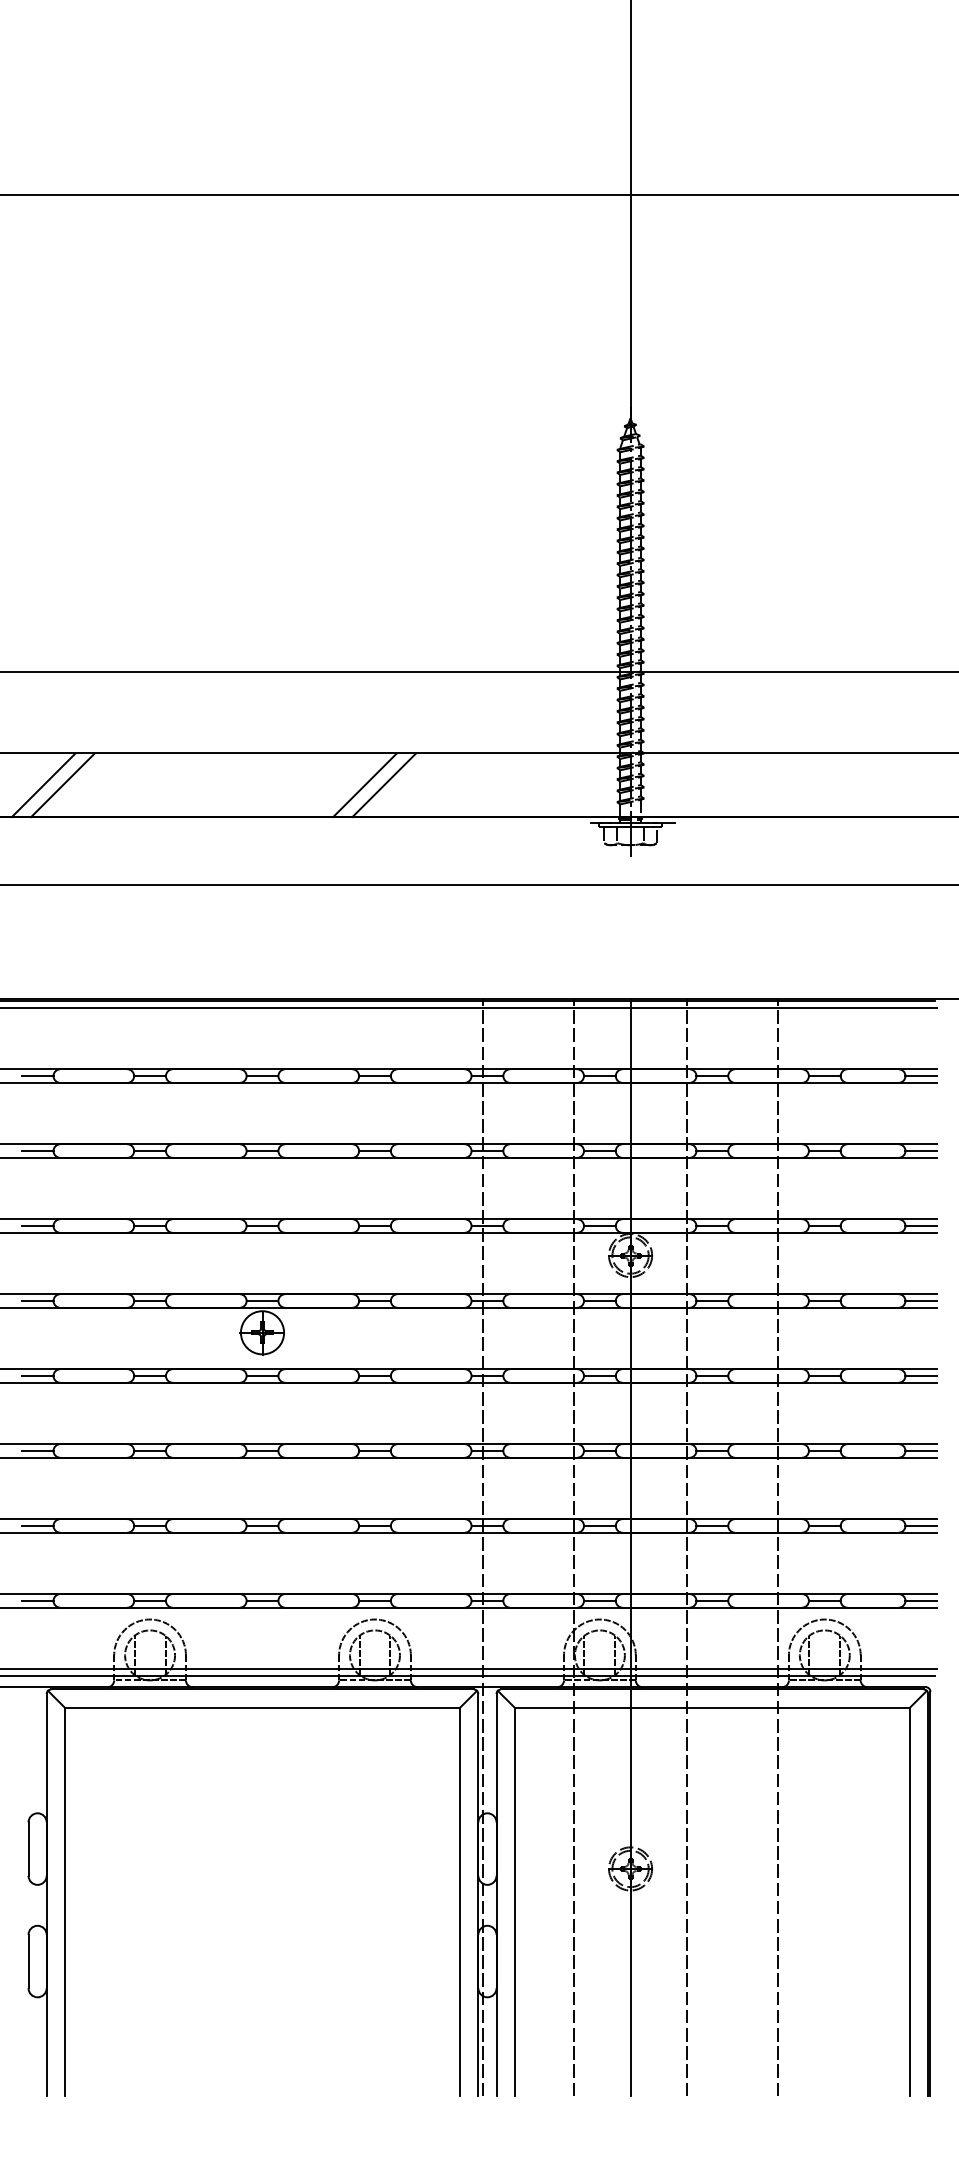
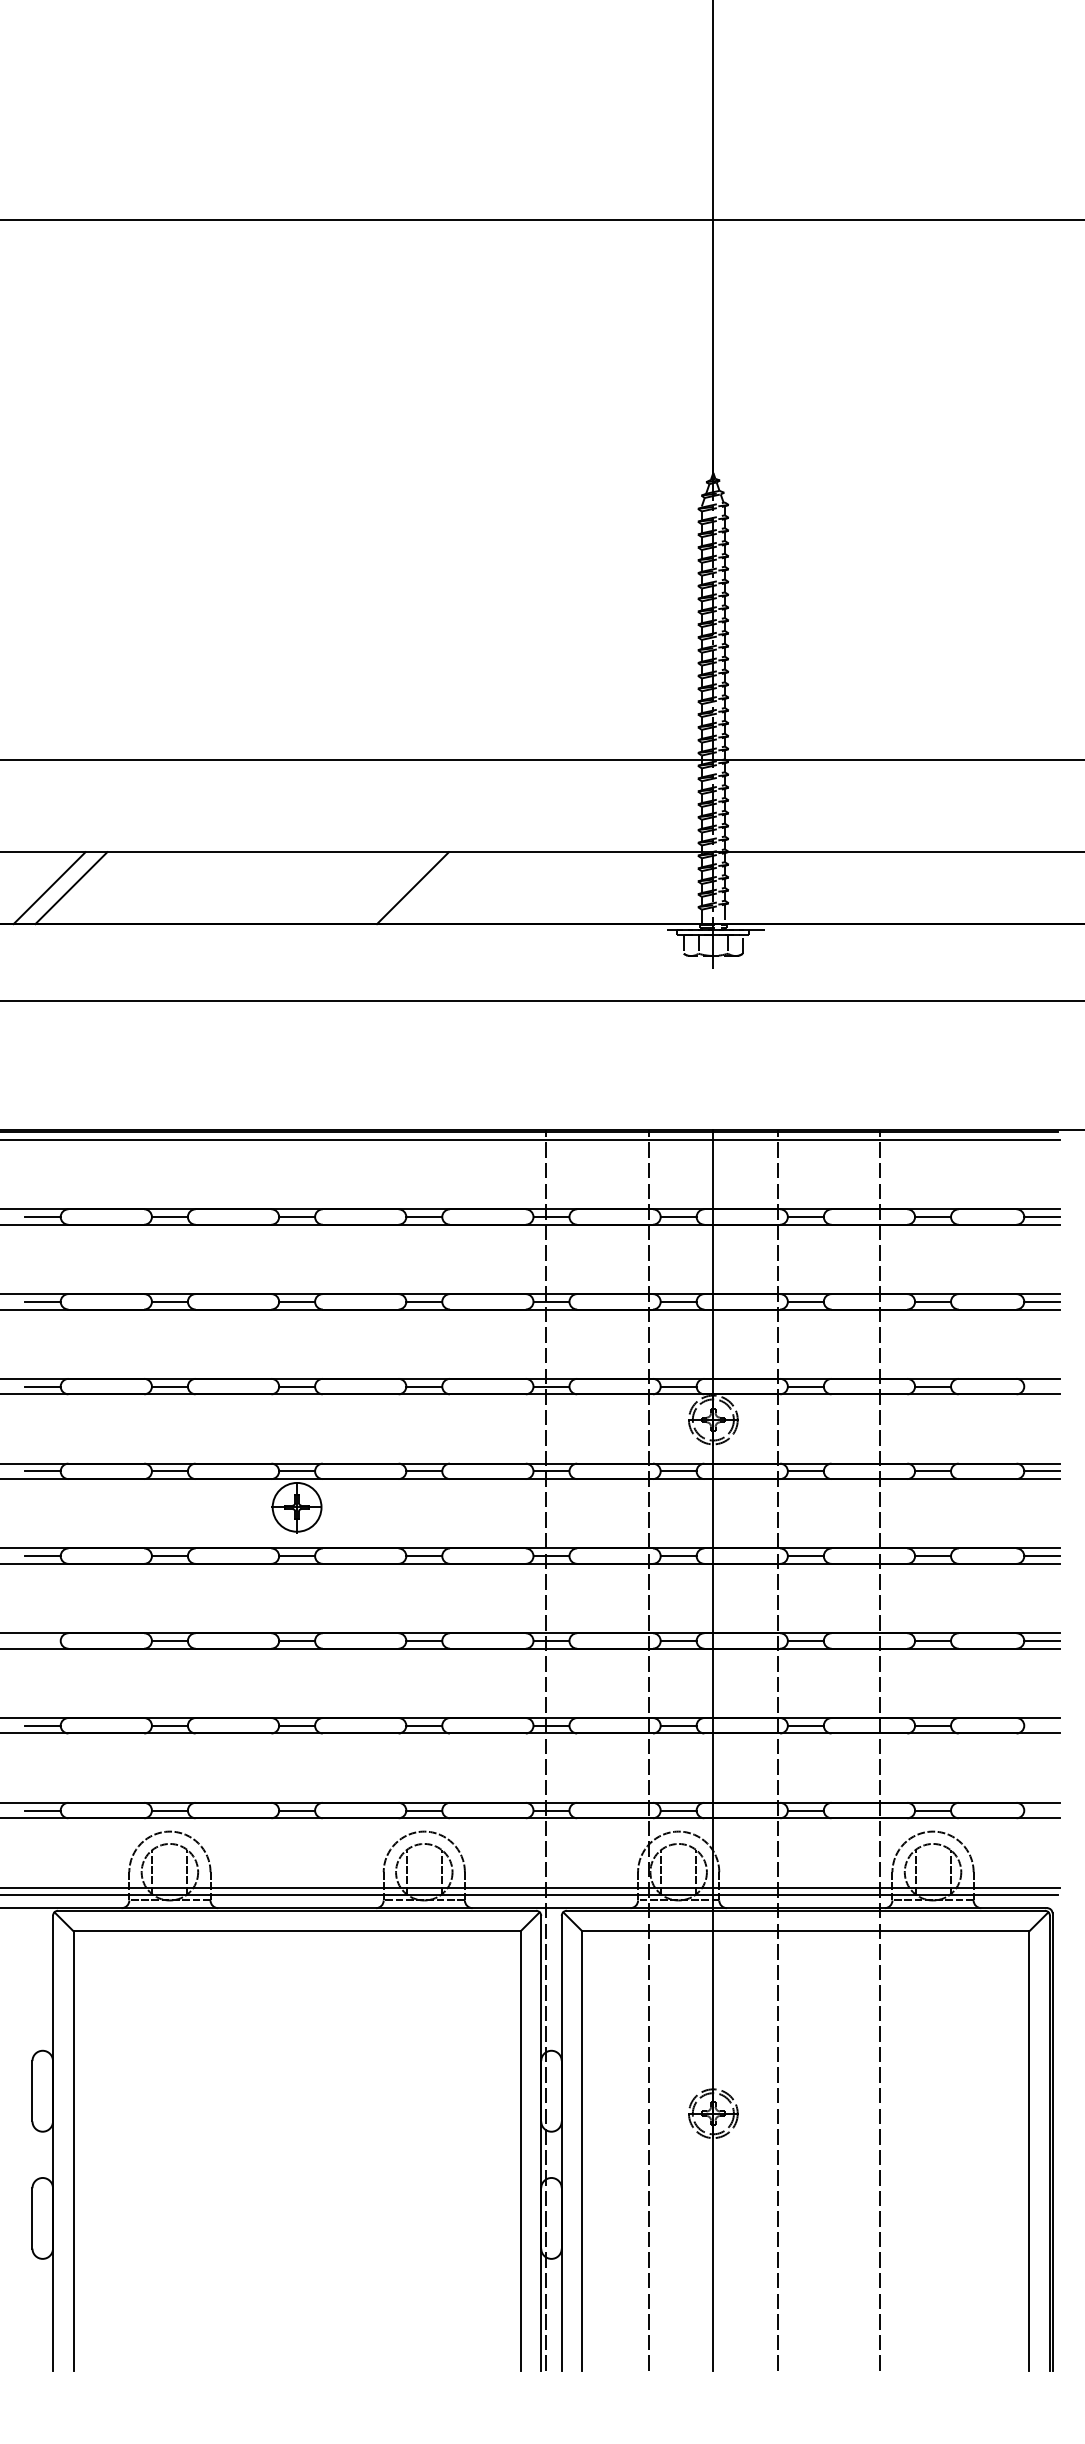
line: (384, 785) -> (434, 888), removed
line: (921, 1225) -> (1042, 1386), removed
line: (37, 1450) -> (42, 1640), removed
line: (921, 1525) -> (1042, 1725), removed
line: (921, 1600) -> (1042, 1810), removed

